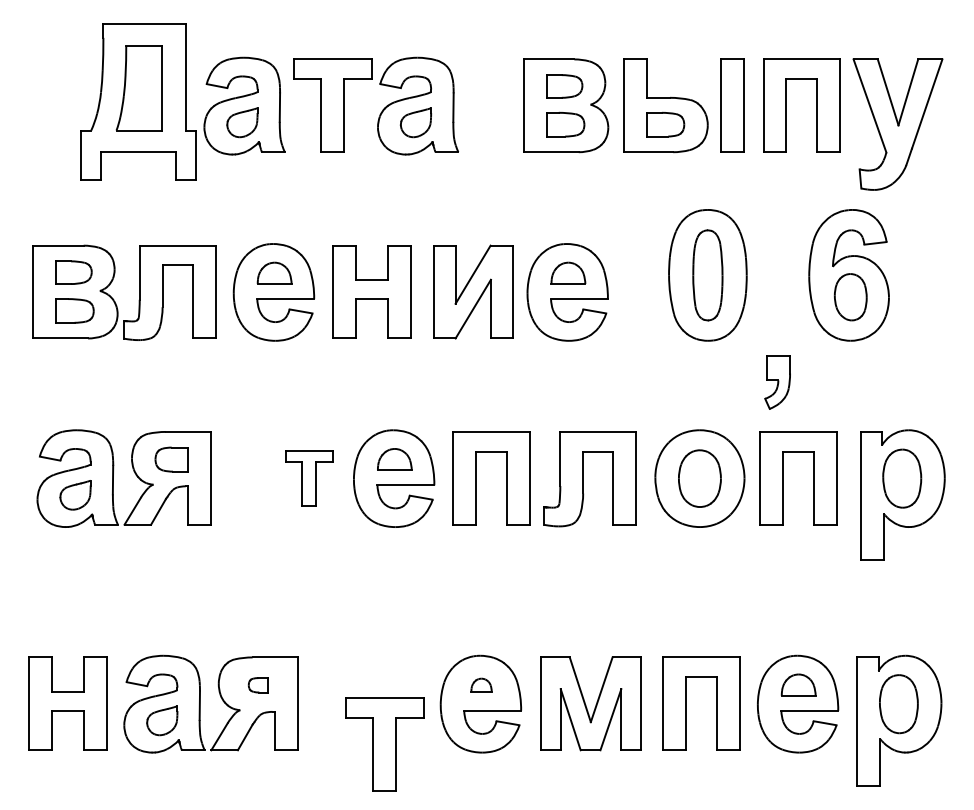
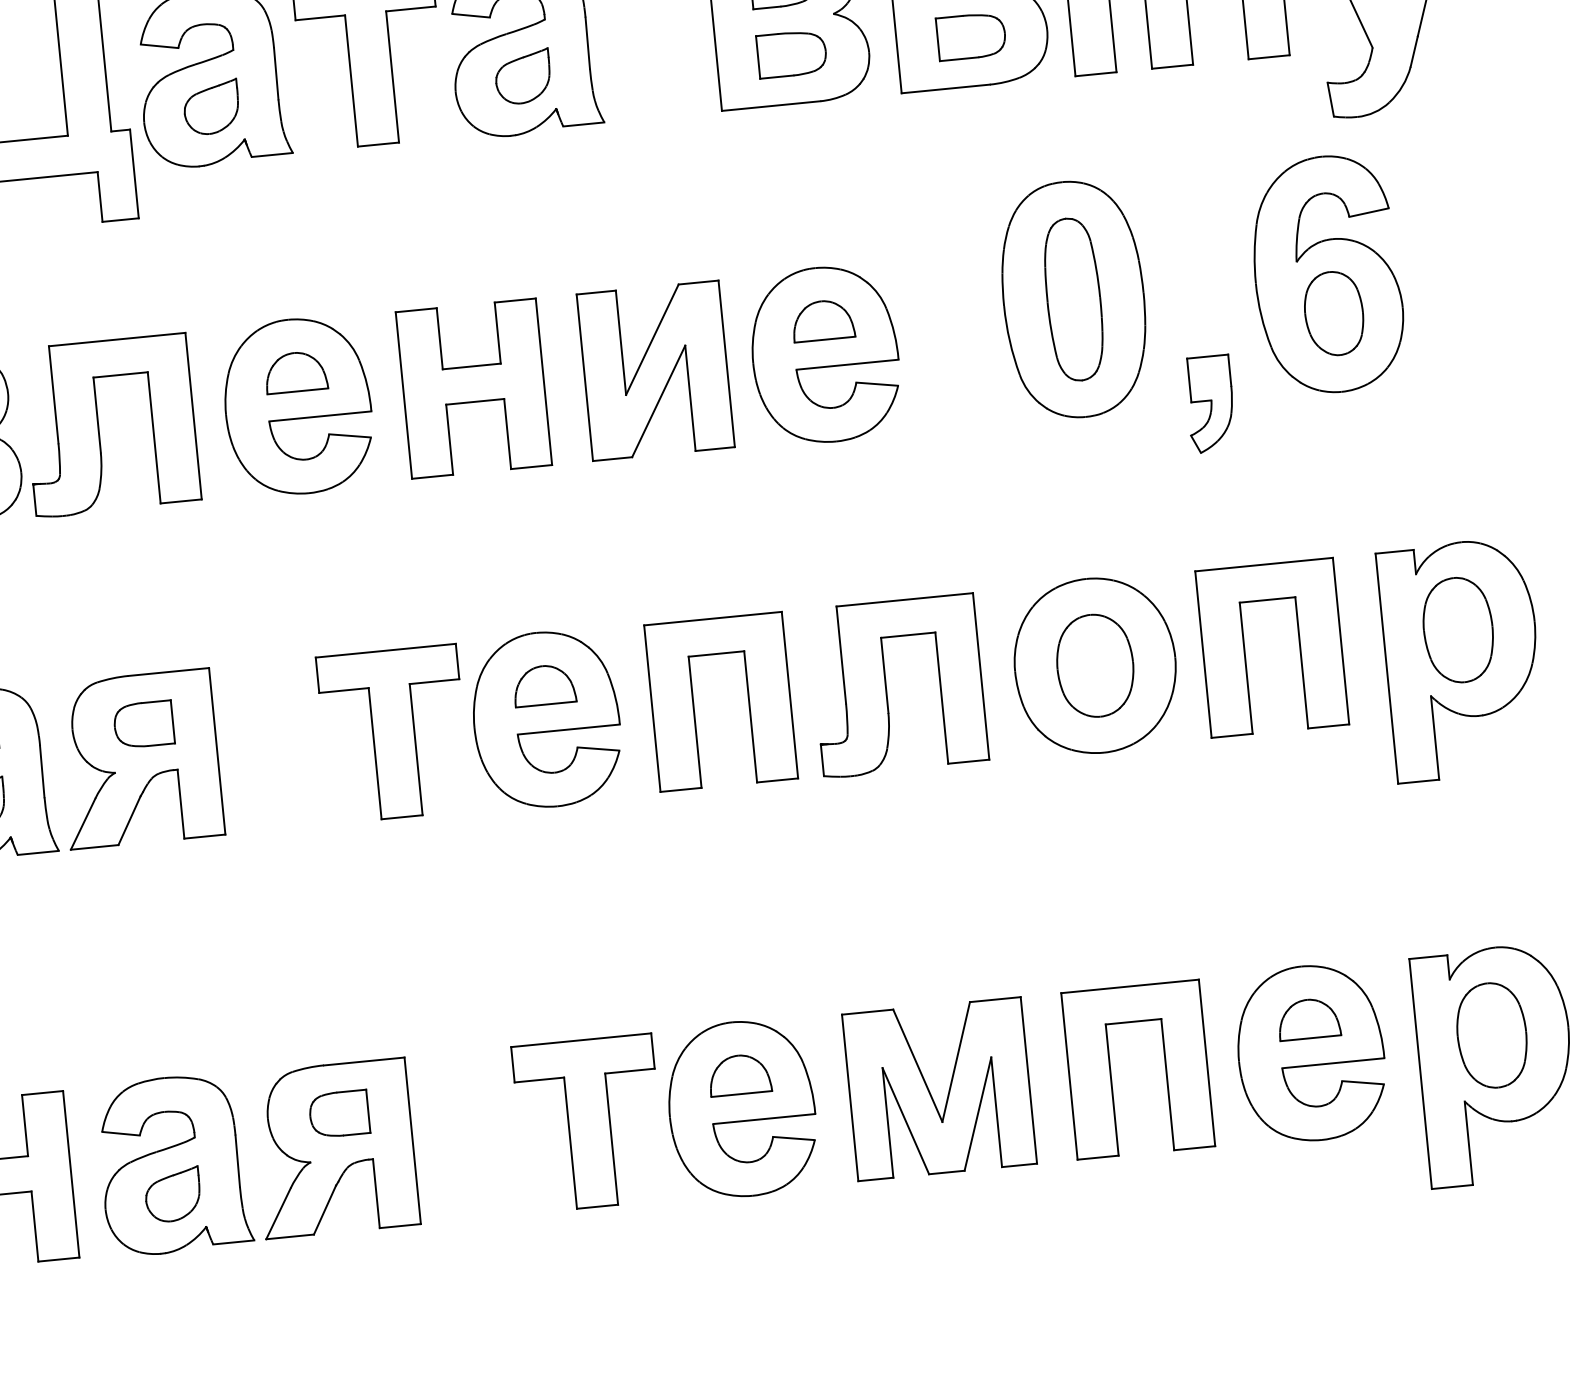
part: (777, 382) -> (1210, 404), moved
part: (308, 478) -> (392, 734), size x1.67
part: (481, 684) -> (739, 1073), size x1.67
part: (258, 685) -> (339, 1114), size x1.67
part: (384, 744) -> (588, 1122), moved

